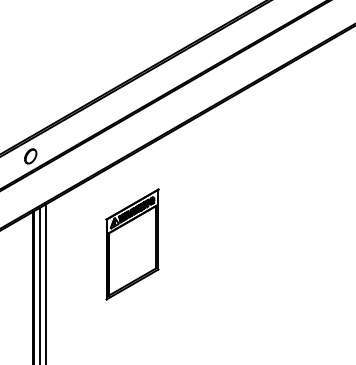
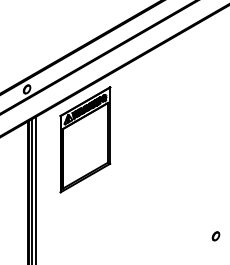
part: (132, 243) -> (85, 139), size x1.67

